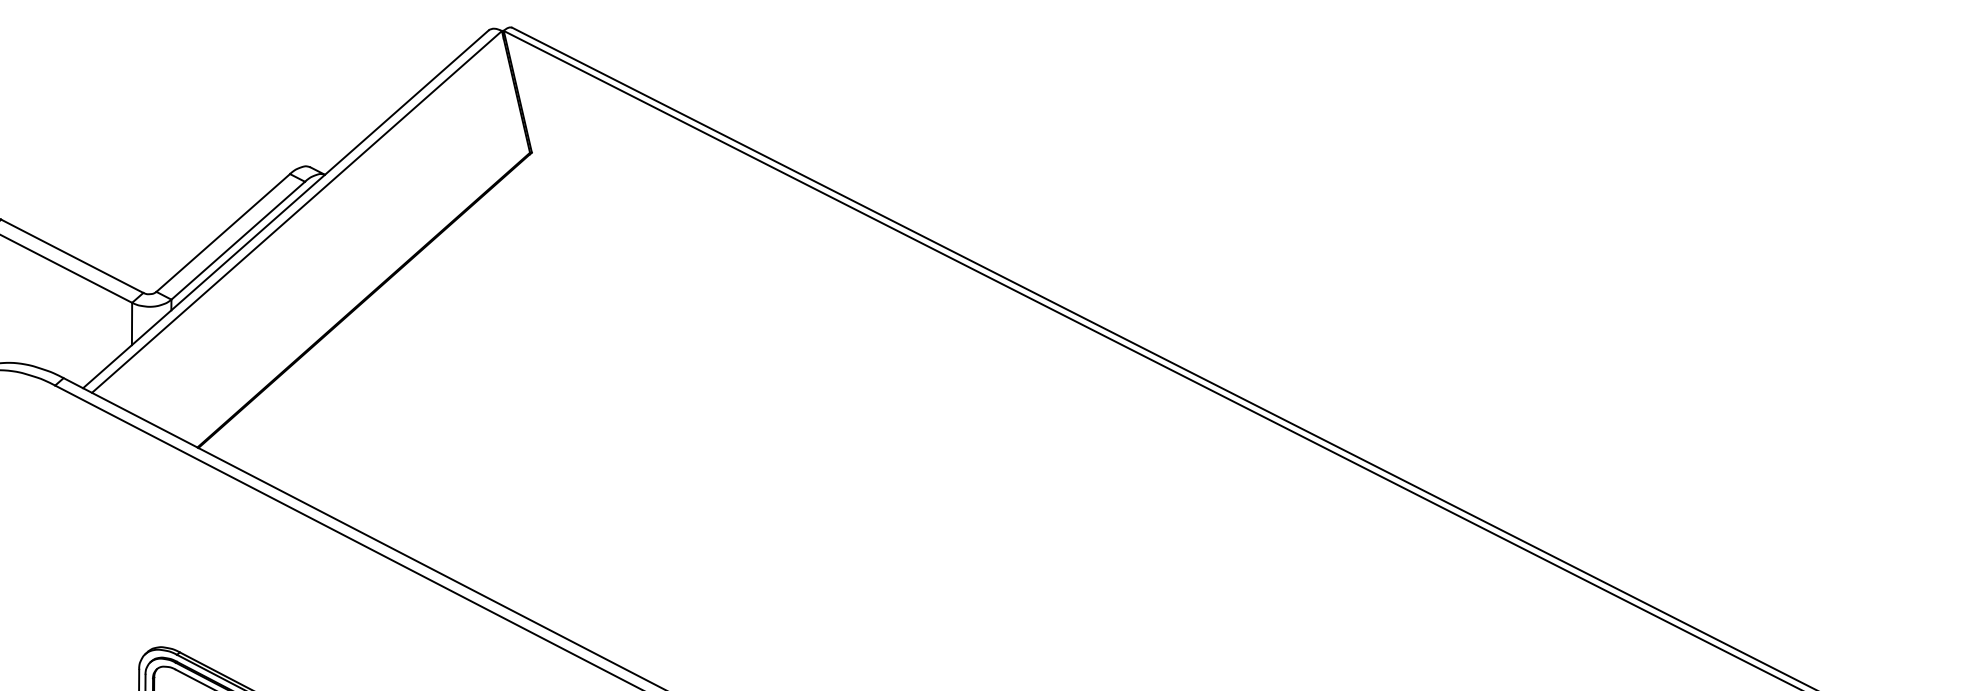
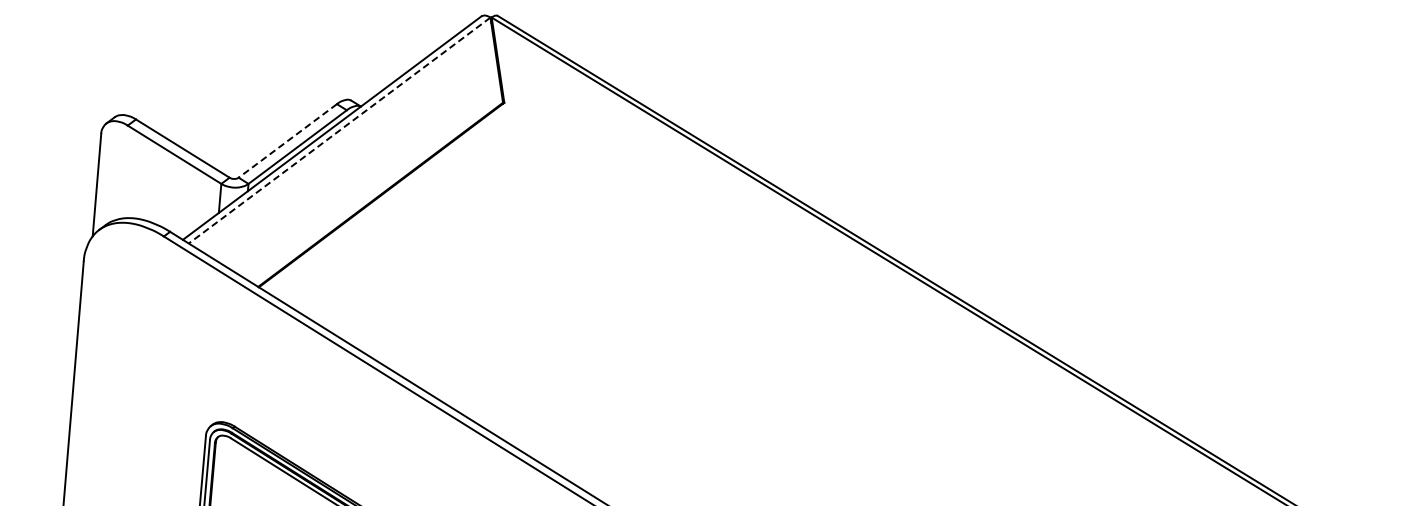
line: (296, 211) -> (339, 130), solid -> dashed
line: (222, 233) -> (287, 141), solid -> dashed

